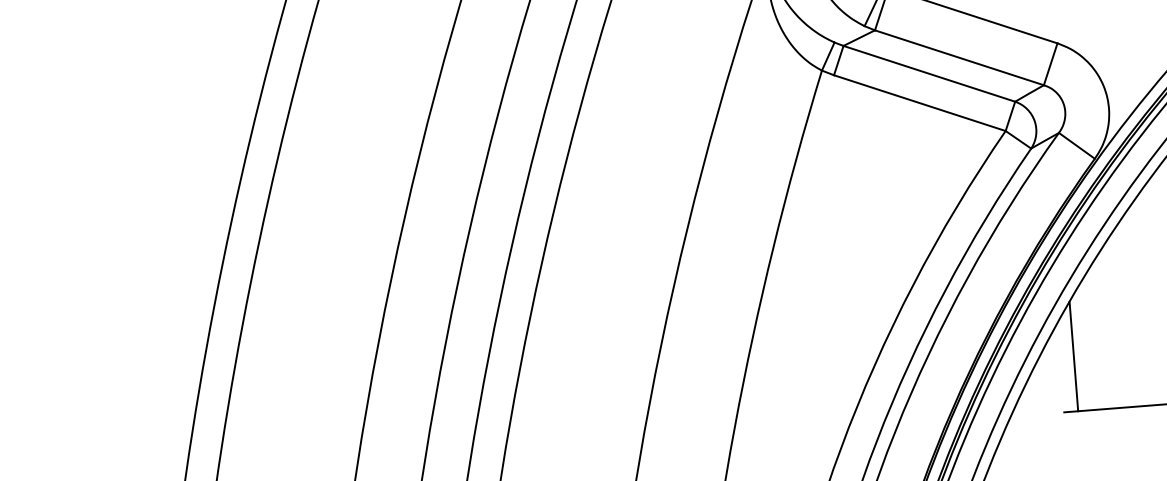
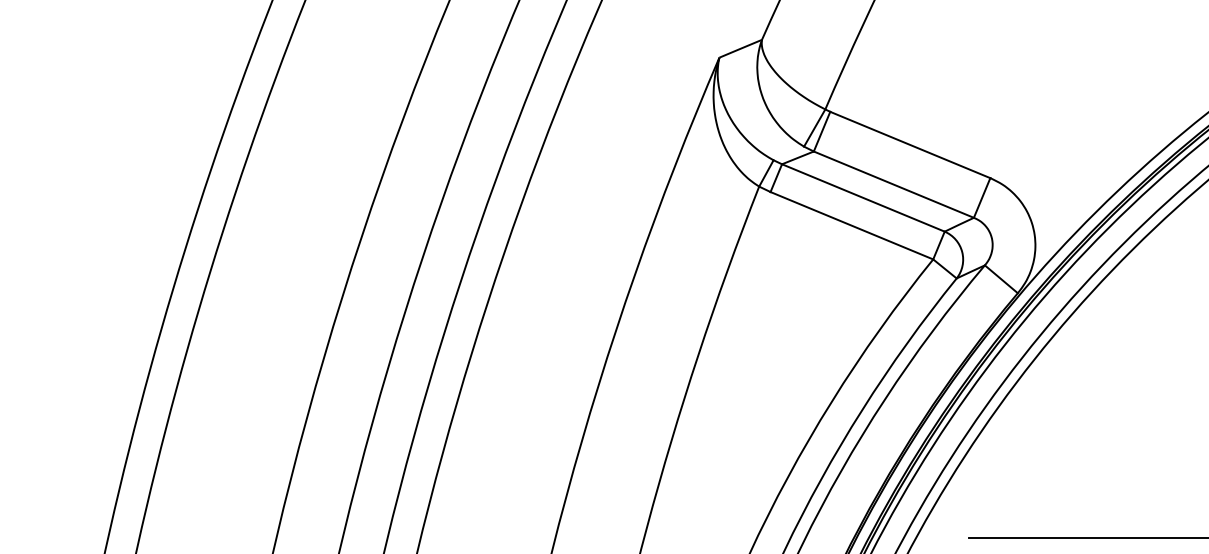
line: (1074, 356) -> (982, 483), removed

